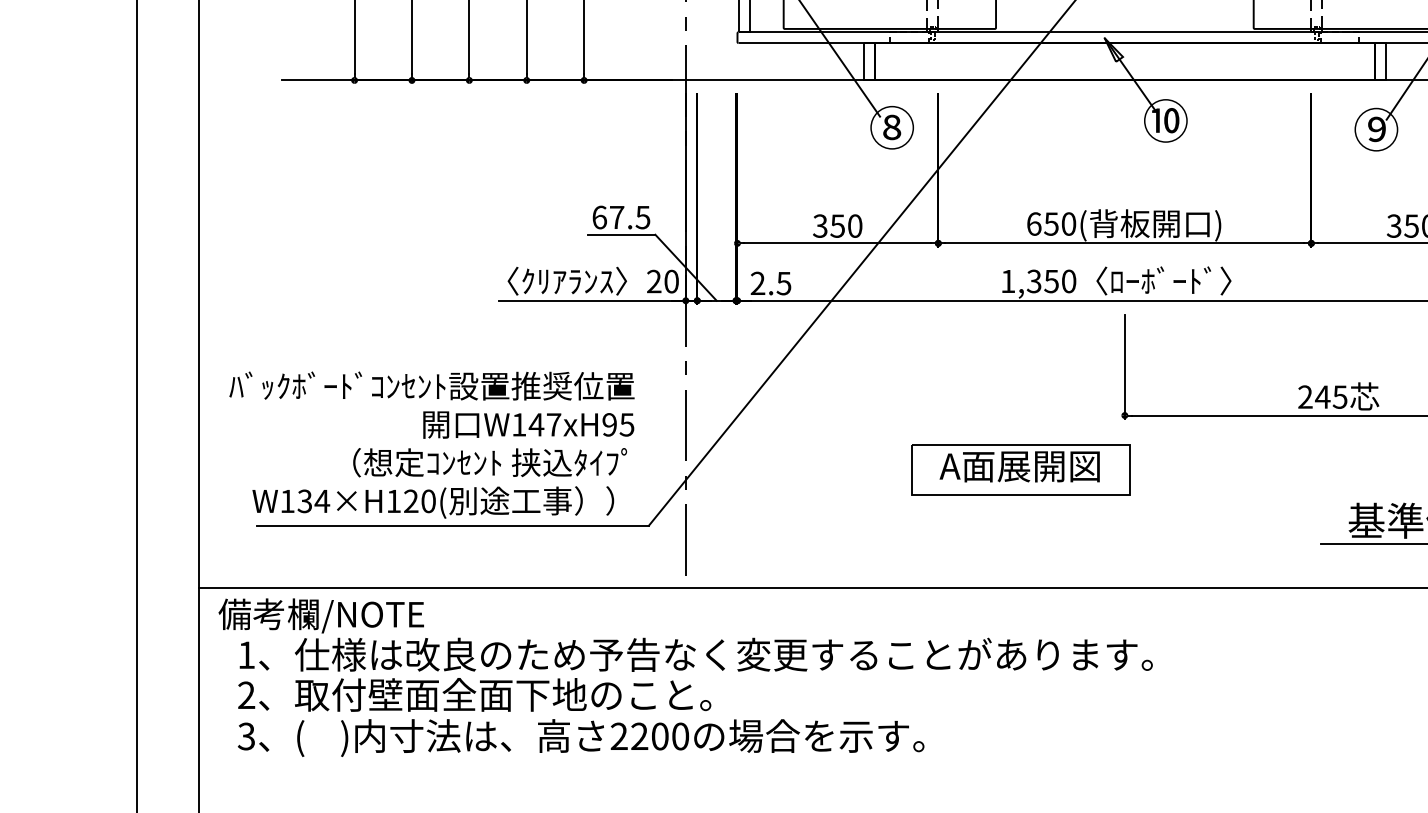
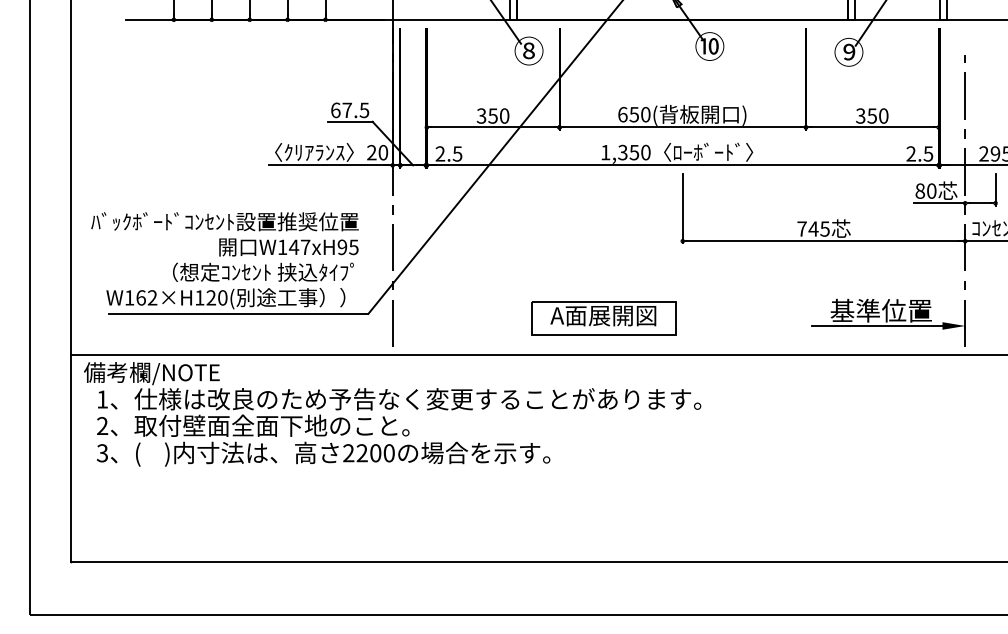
text: (1304, 396) -> (801, 228), 245 -> 745
part: (1020, 470) -> (603, 318), moved
text: (313, 500) -> (146, 297), W134×H120( -> W162×H120(

